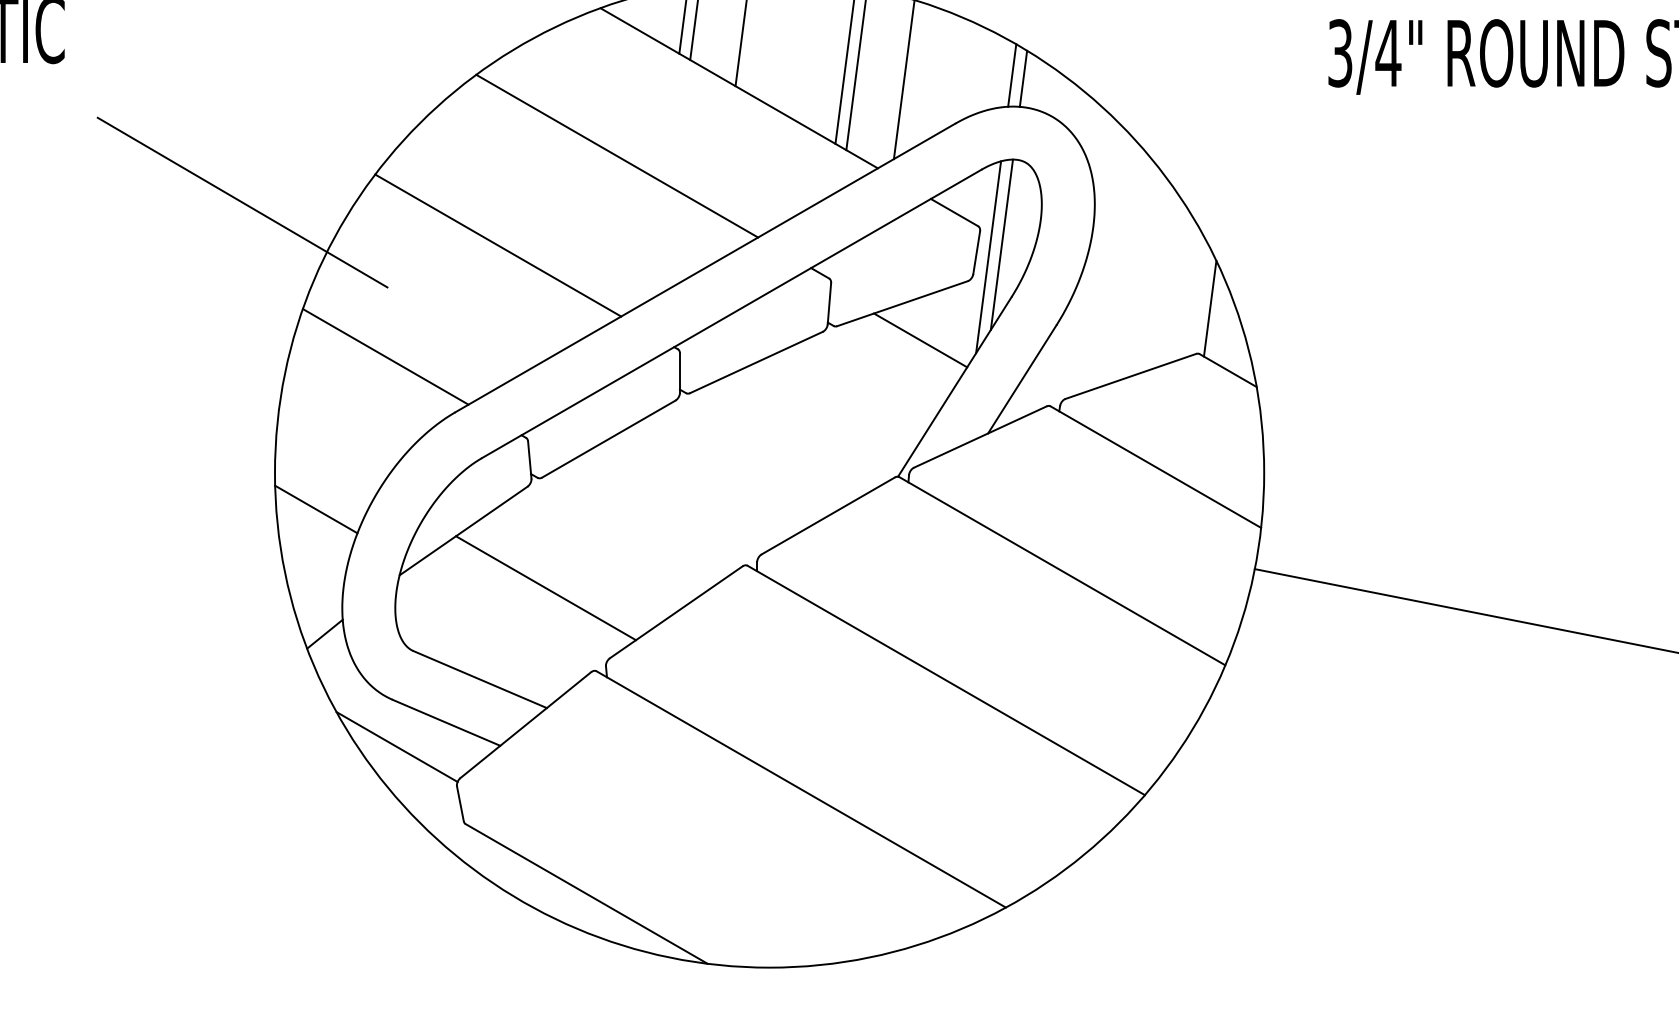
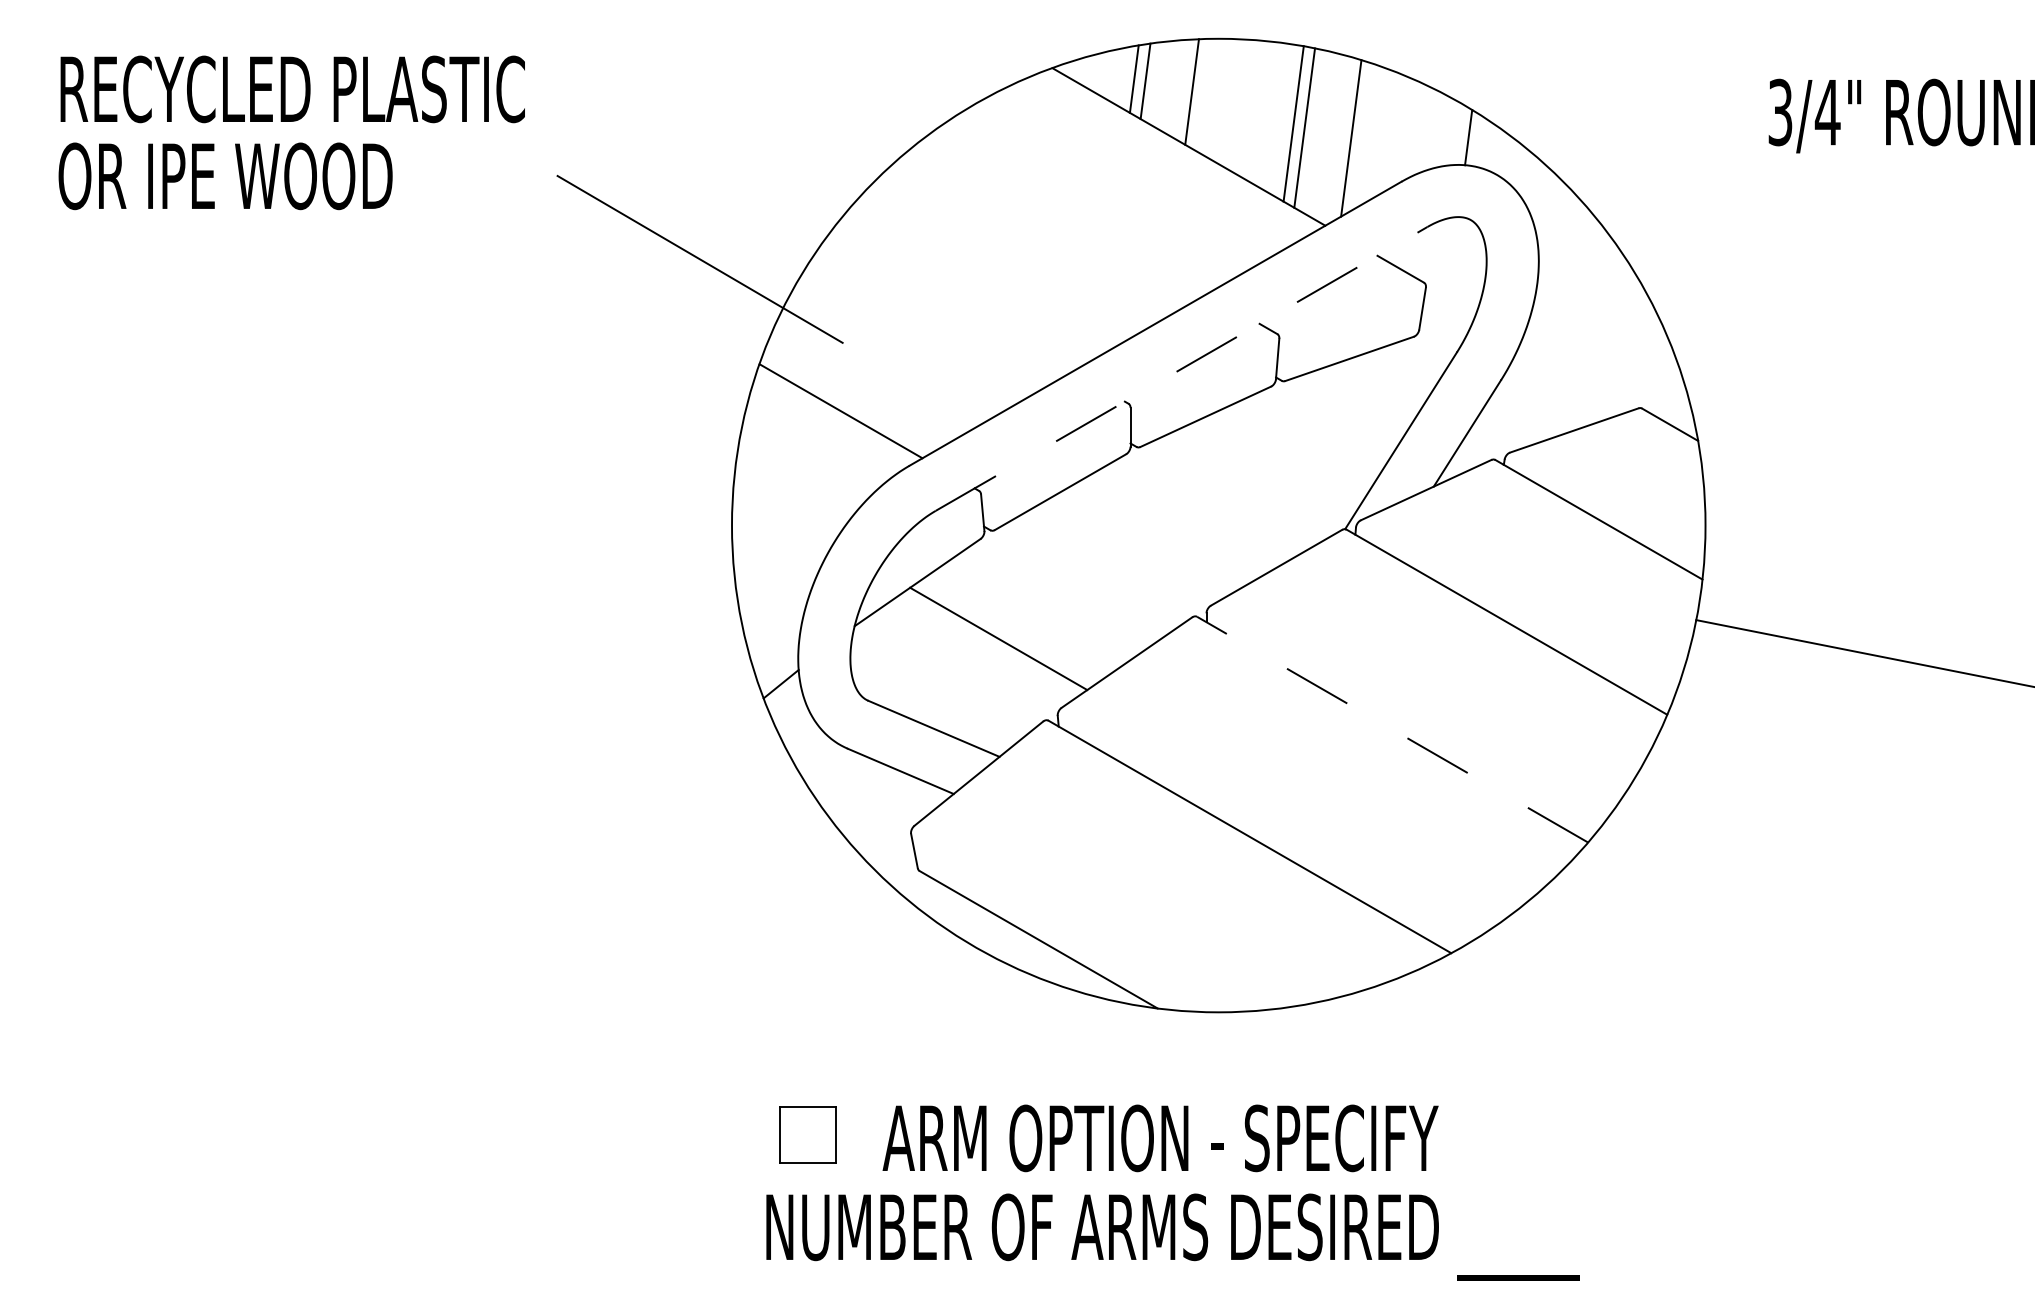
line: (1012, 75) -> (1457, 134), removed
line: (616, 155) -> (1068, 213), removed
line: (1002, 244) -> (1447, 300), removed
line: (498, 245) -> (951, 301), removed
line: (988, 256) -> (1434, 312), removed
line: (1210, 308) -> (1652, 363), removed
line: (731, 313) -> (1181, 368), solid -> dashed
line: (920, 339) -> (1367, 394), removed
line: (316, 509) -> (772, 561), removed
line: (946, 680) -> (1392, 729), solid -> dashed
line: (396, 746) -> (851, 794), removed

